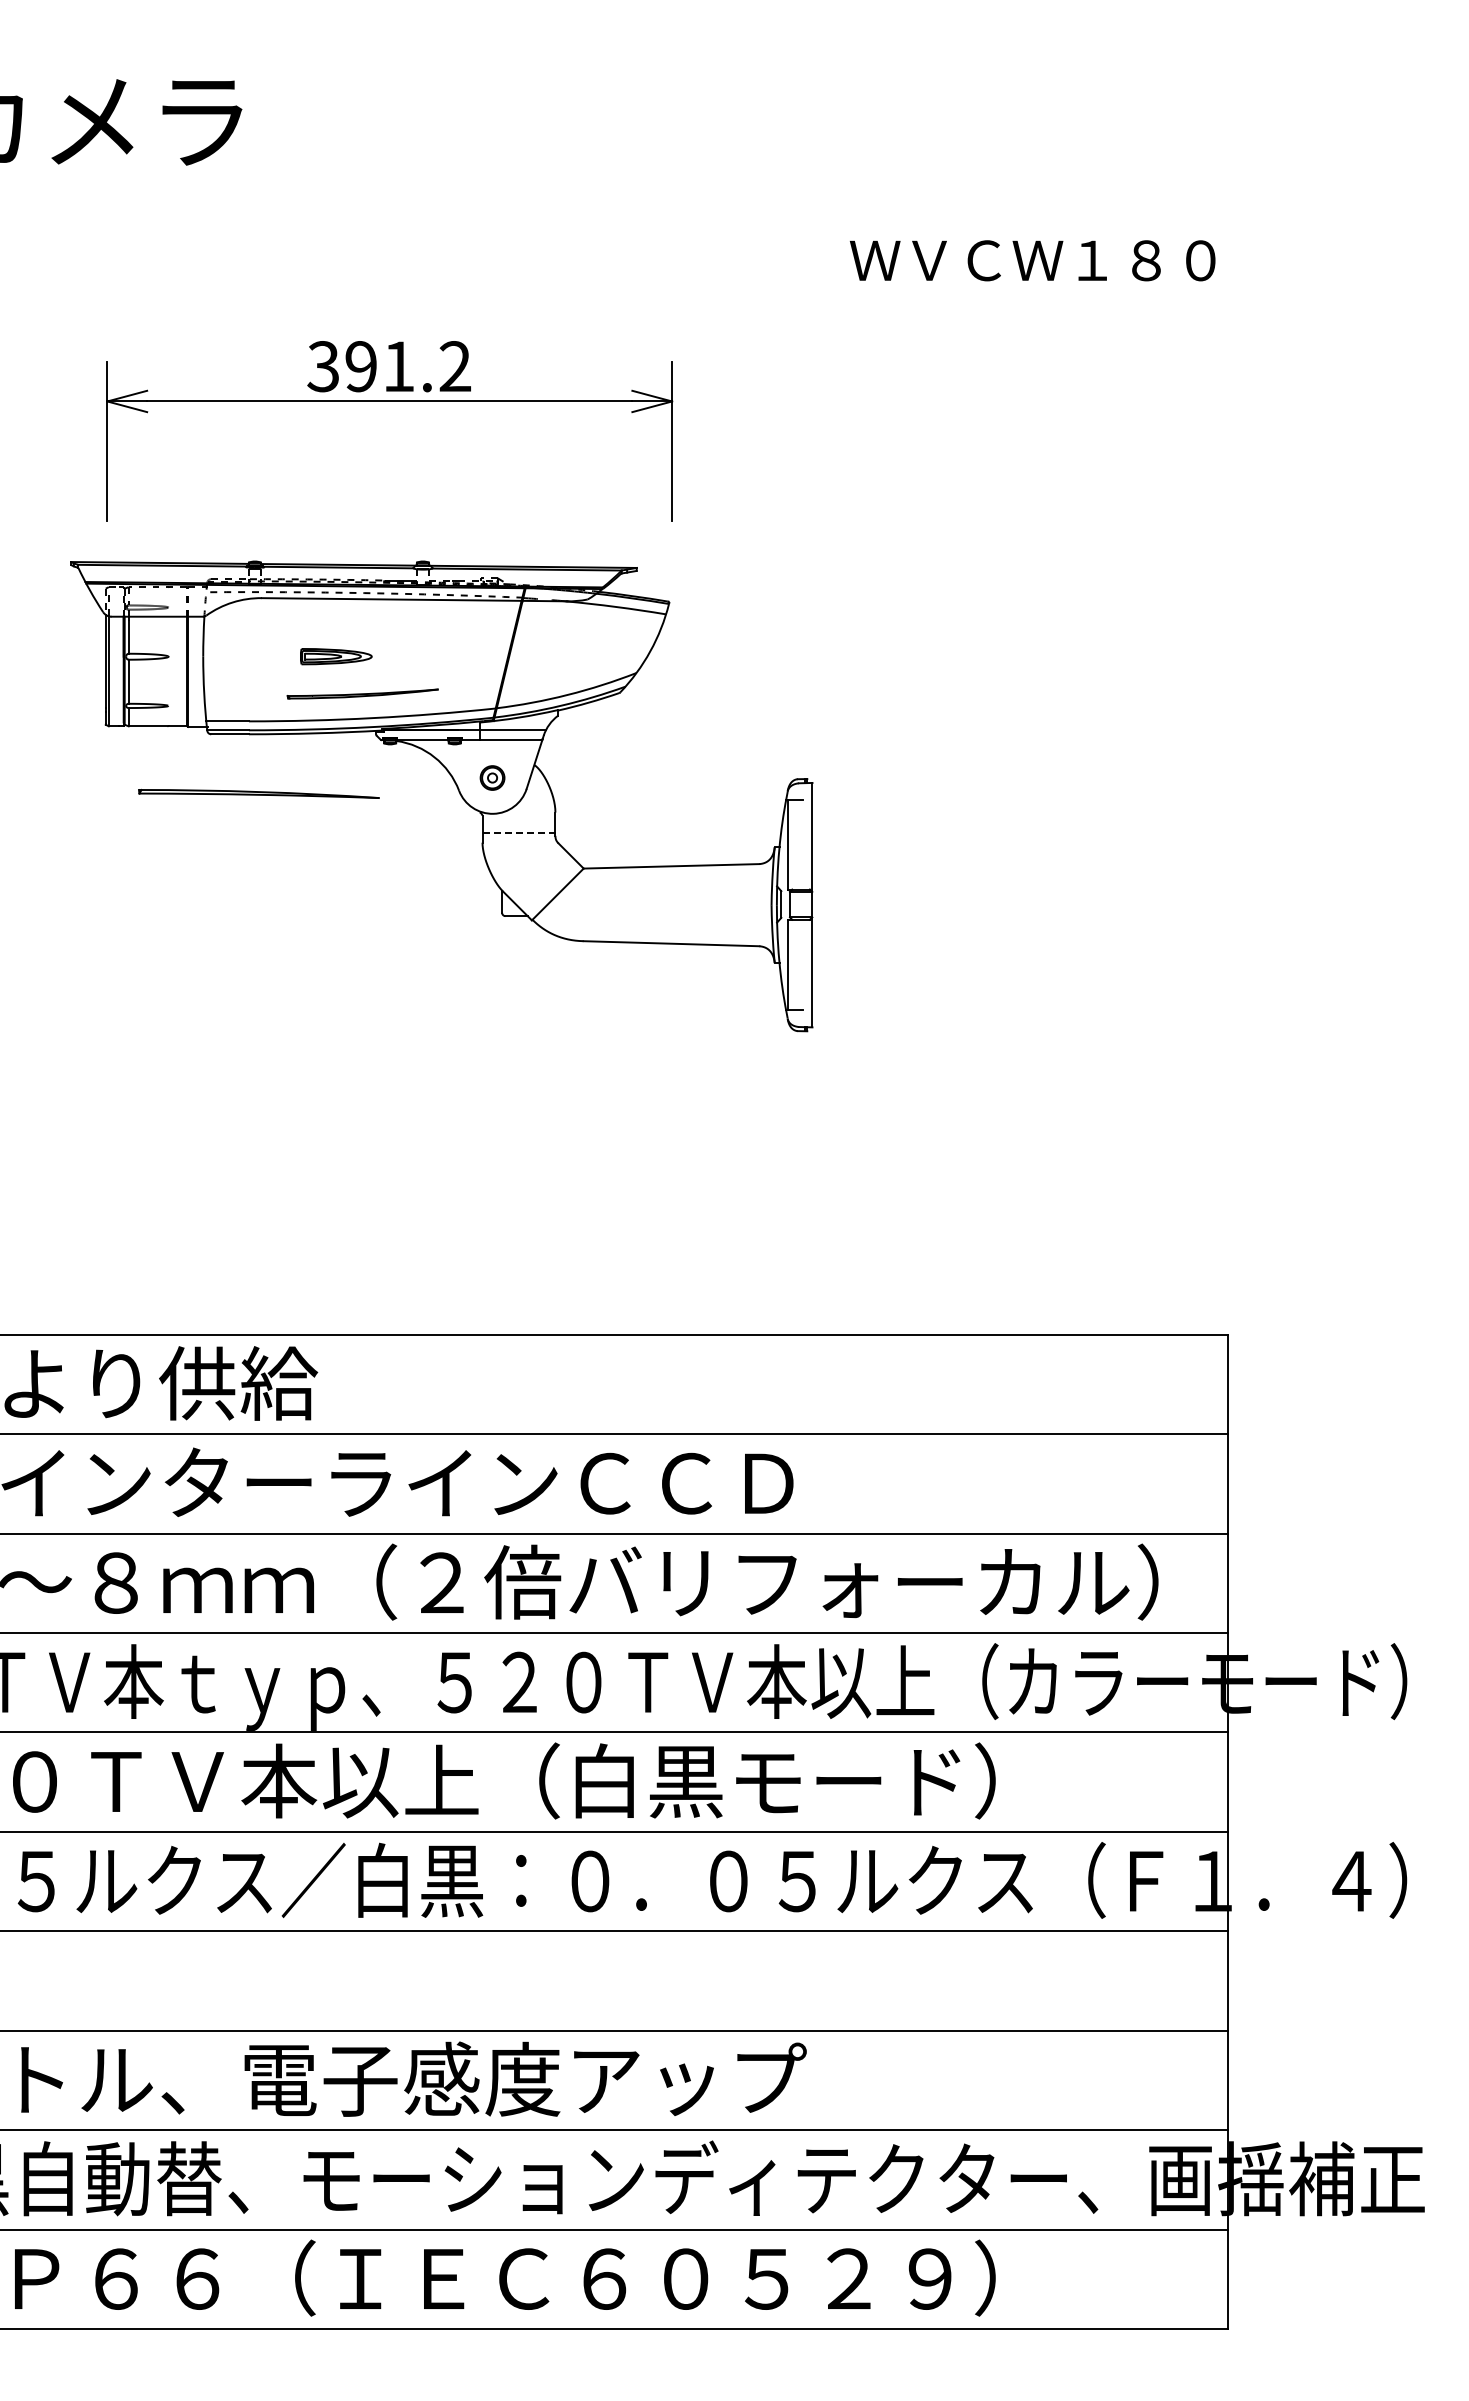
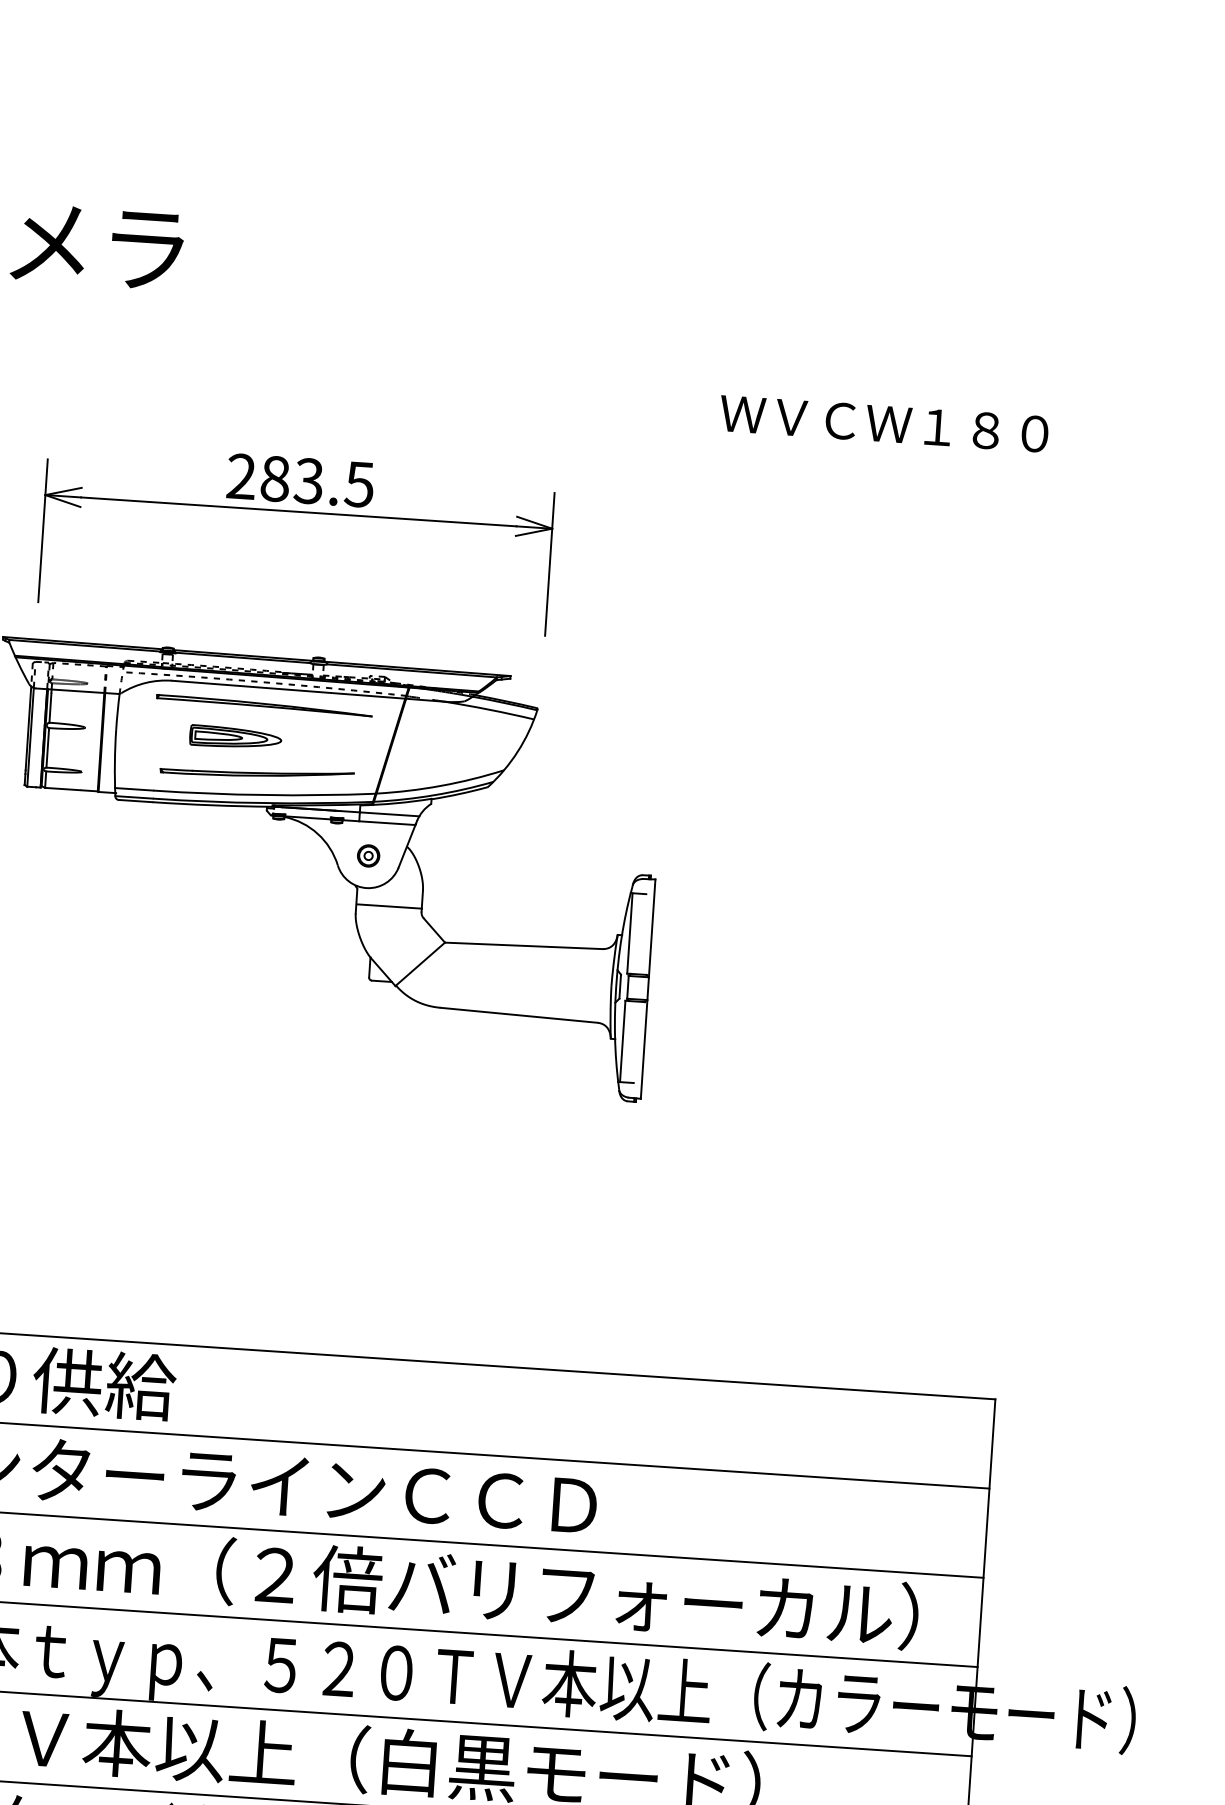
text: (388, 366) -> (299, 480), 391.2 -> 283.5
part: (335, 656) -> (234, 737), size x1.43
part: (362, 693) -> (256, 772), size x1.43
part: (258, 793) -> (264, 705), moved
line: (519, 832) -> (389, 906), dashed -> solid

